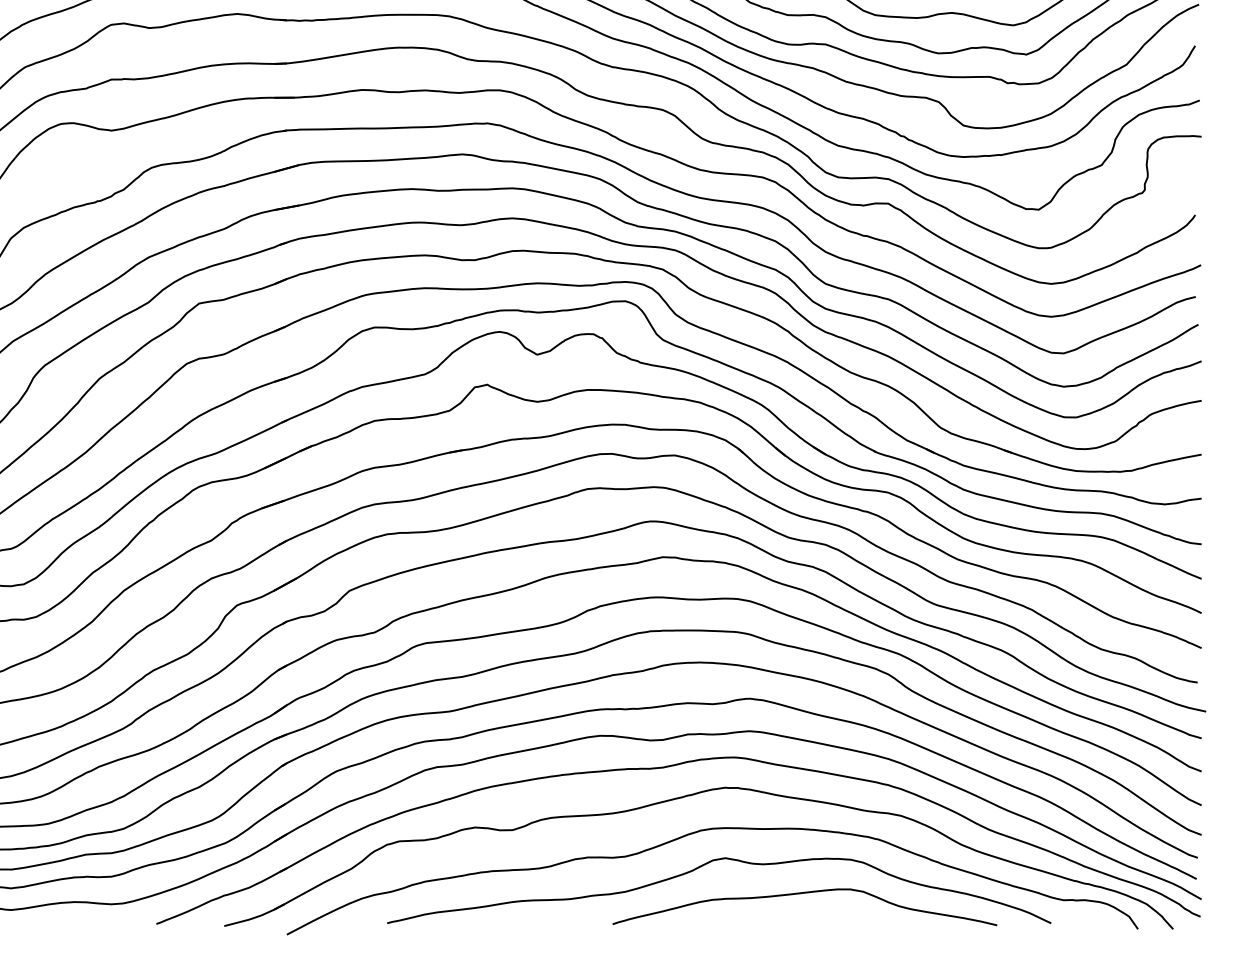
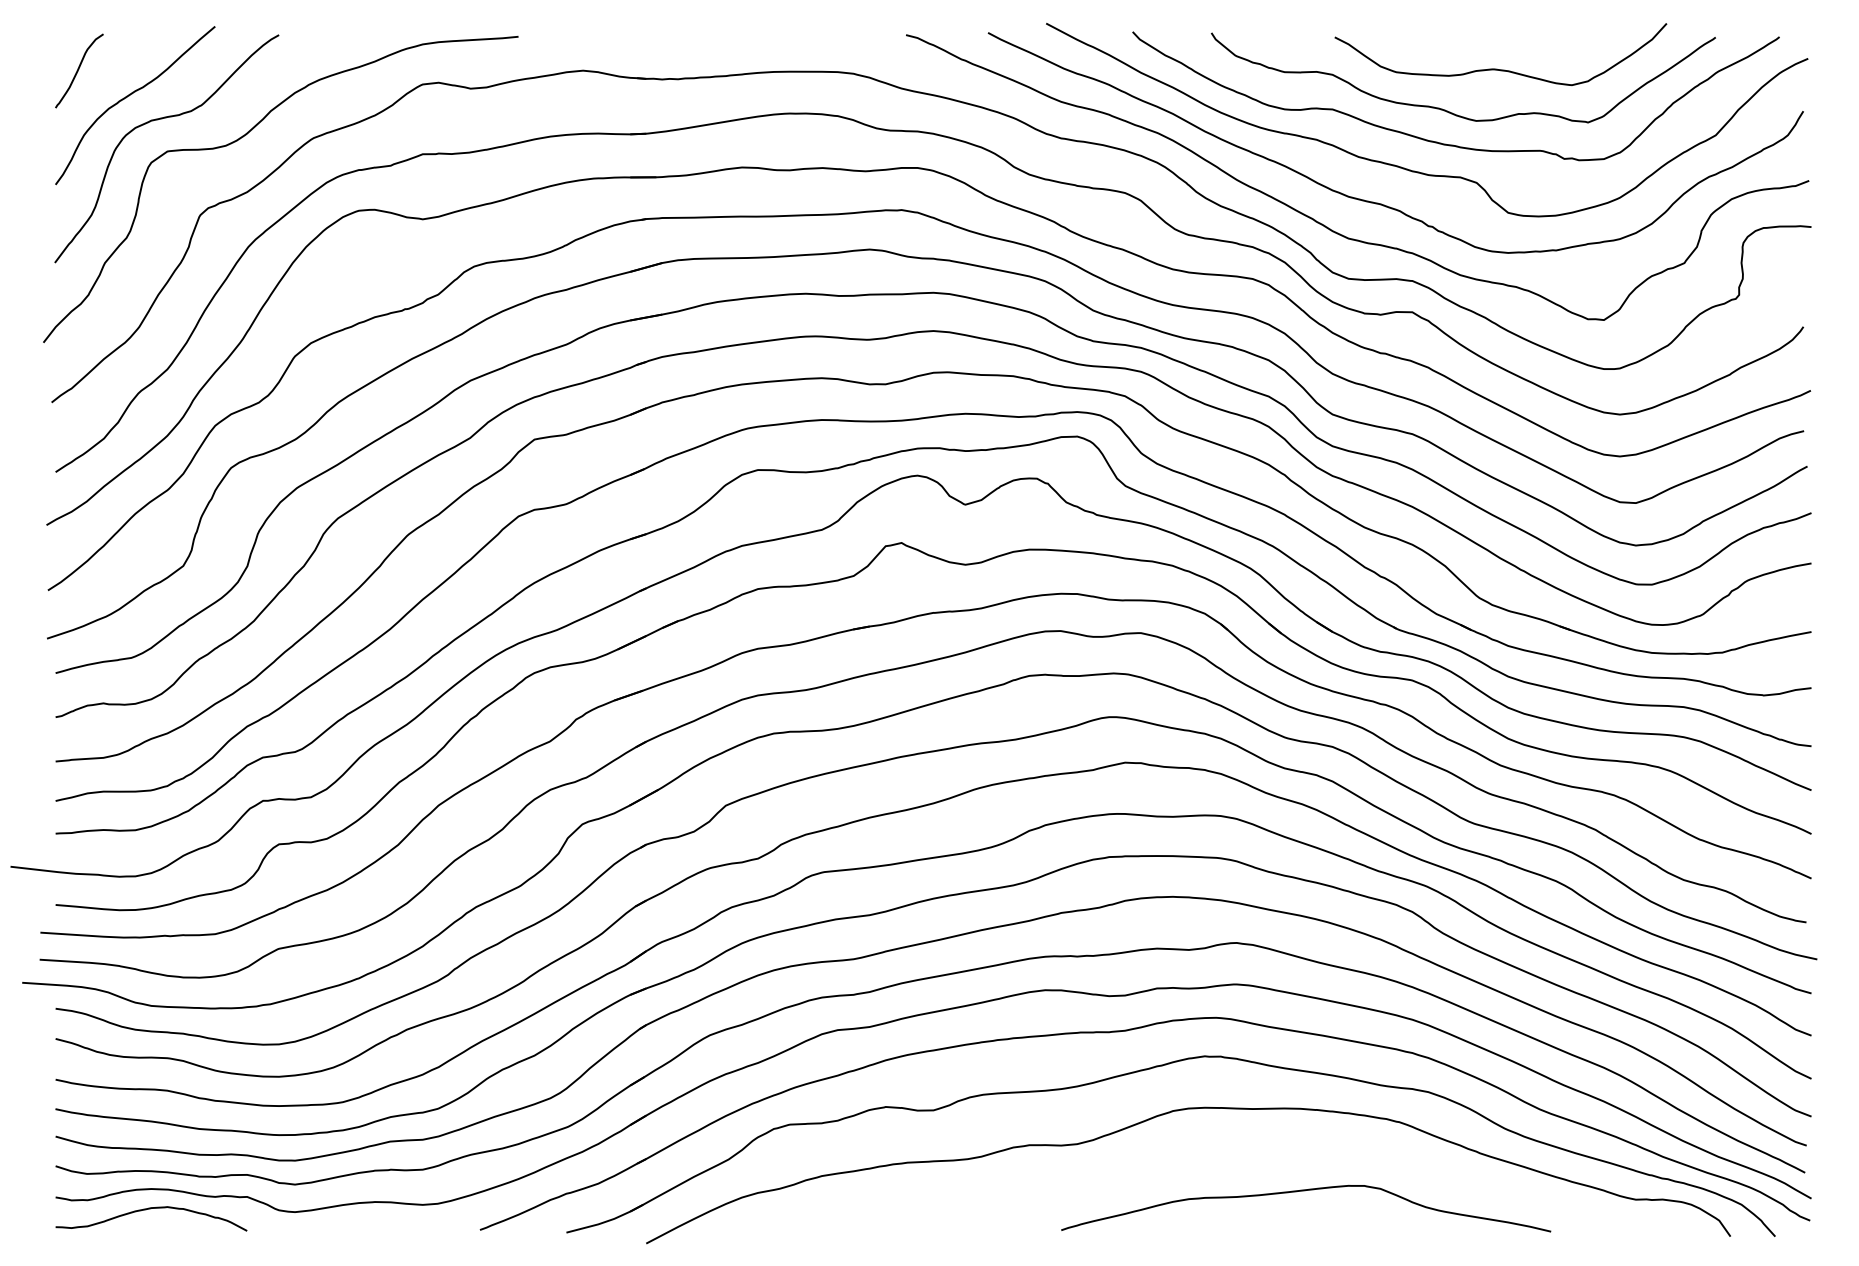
curve: (706, 864) -> (1180, 1154), removed

